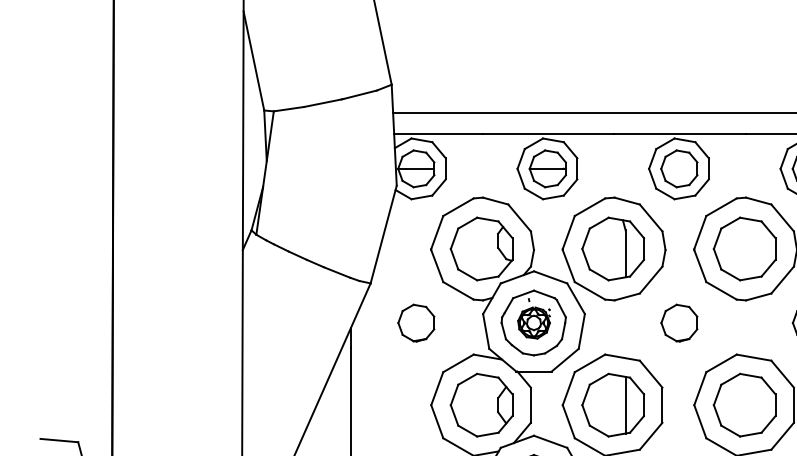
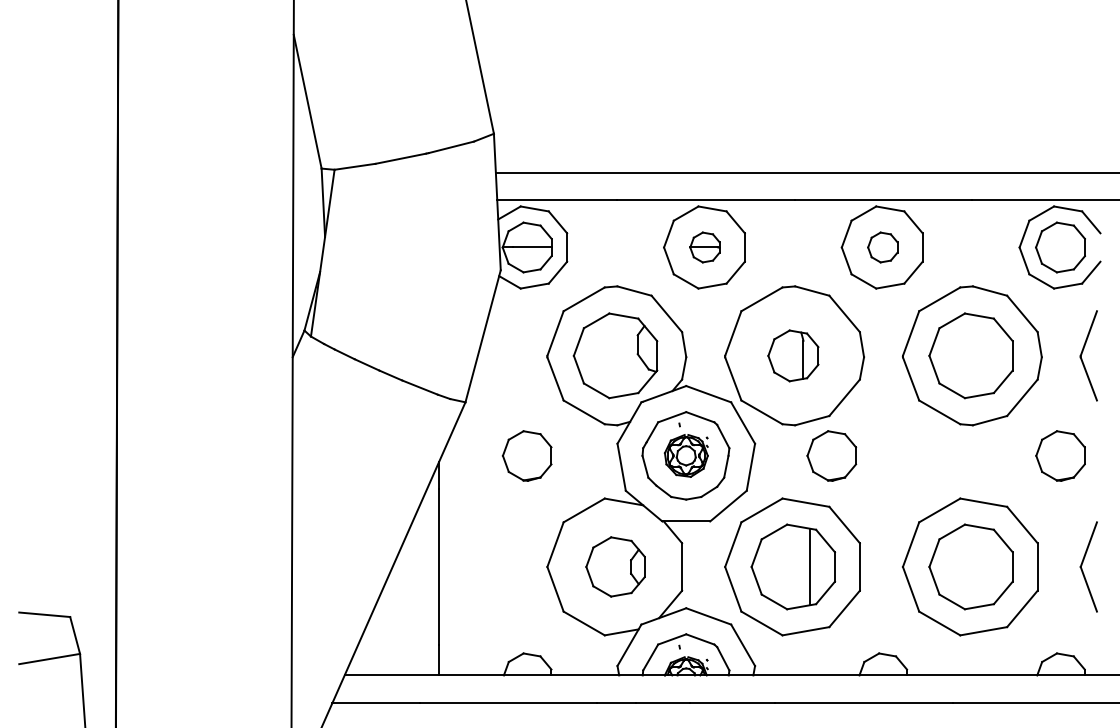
part: (547, 168) -> (704, 247), size x0.6
part: (679, 168) -> (882, 247), size x0.6
part: (613, 248) -> (793, 355), size x0.6
part: (679, 322) -> (831, 455), moved
part: (481, 404) -> (615, 566), size x0.7

